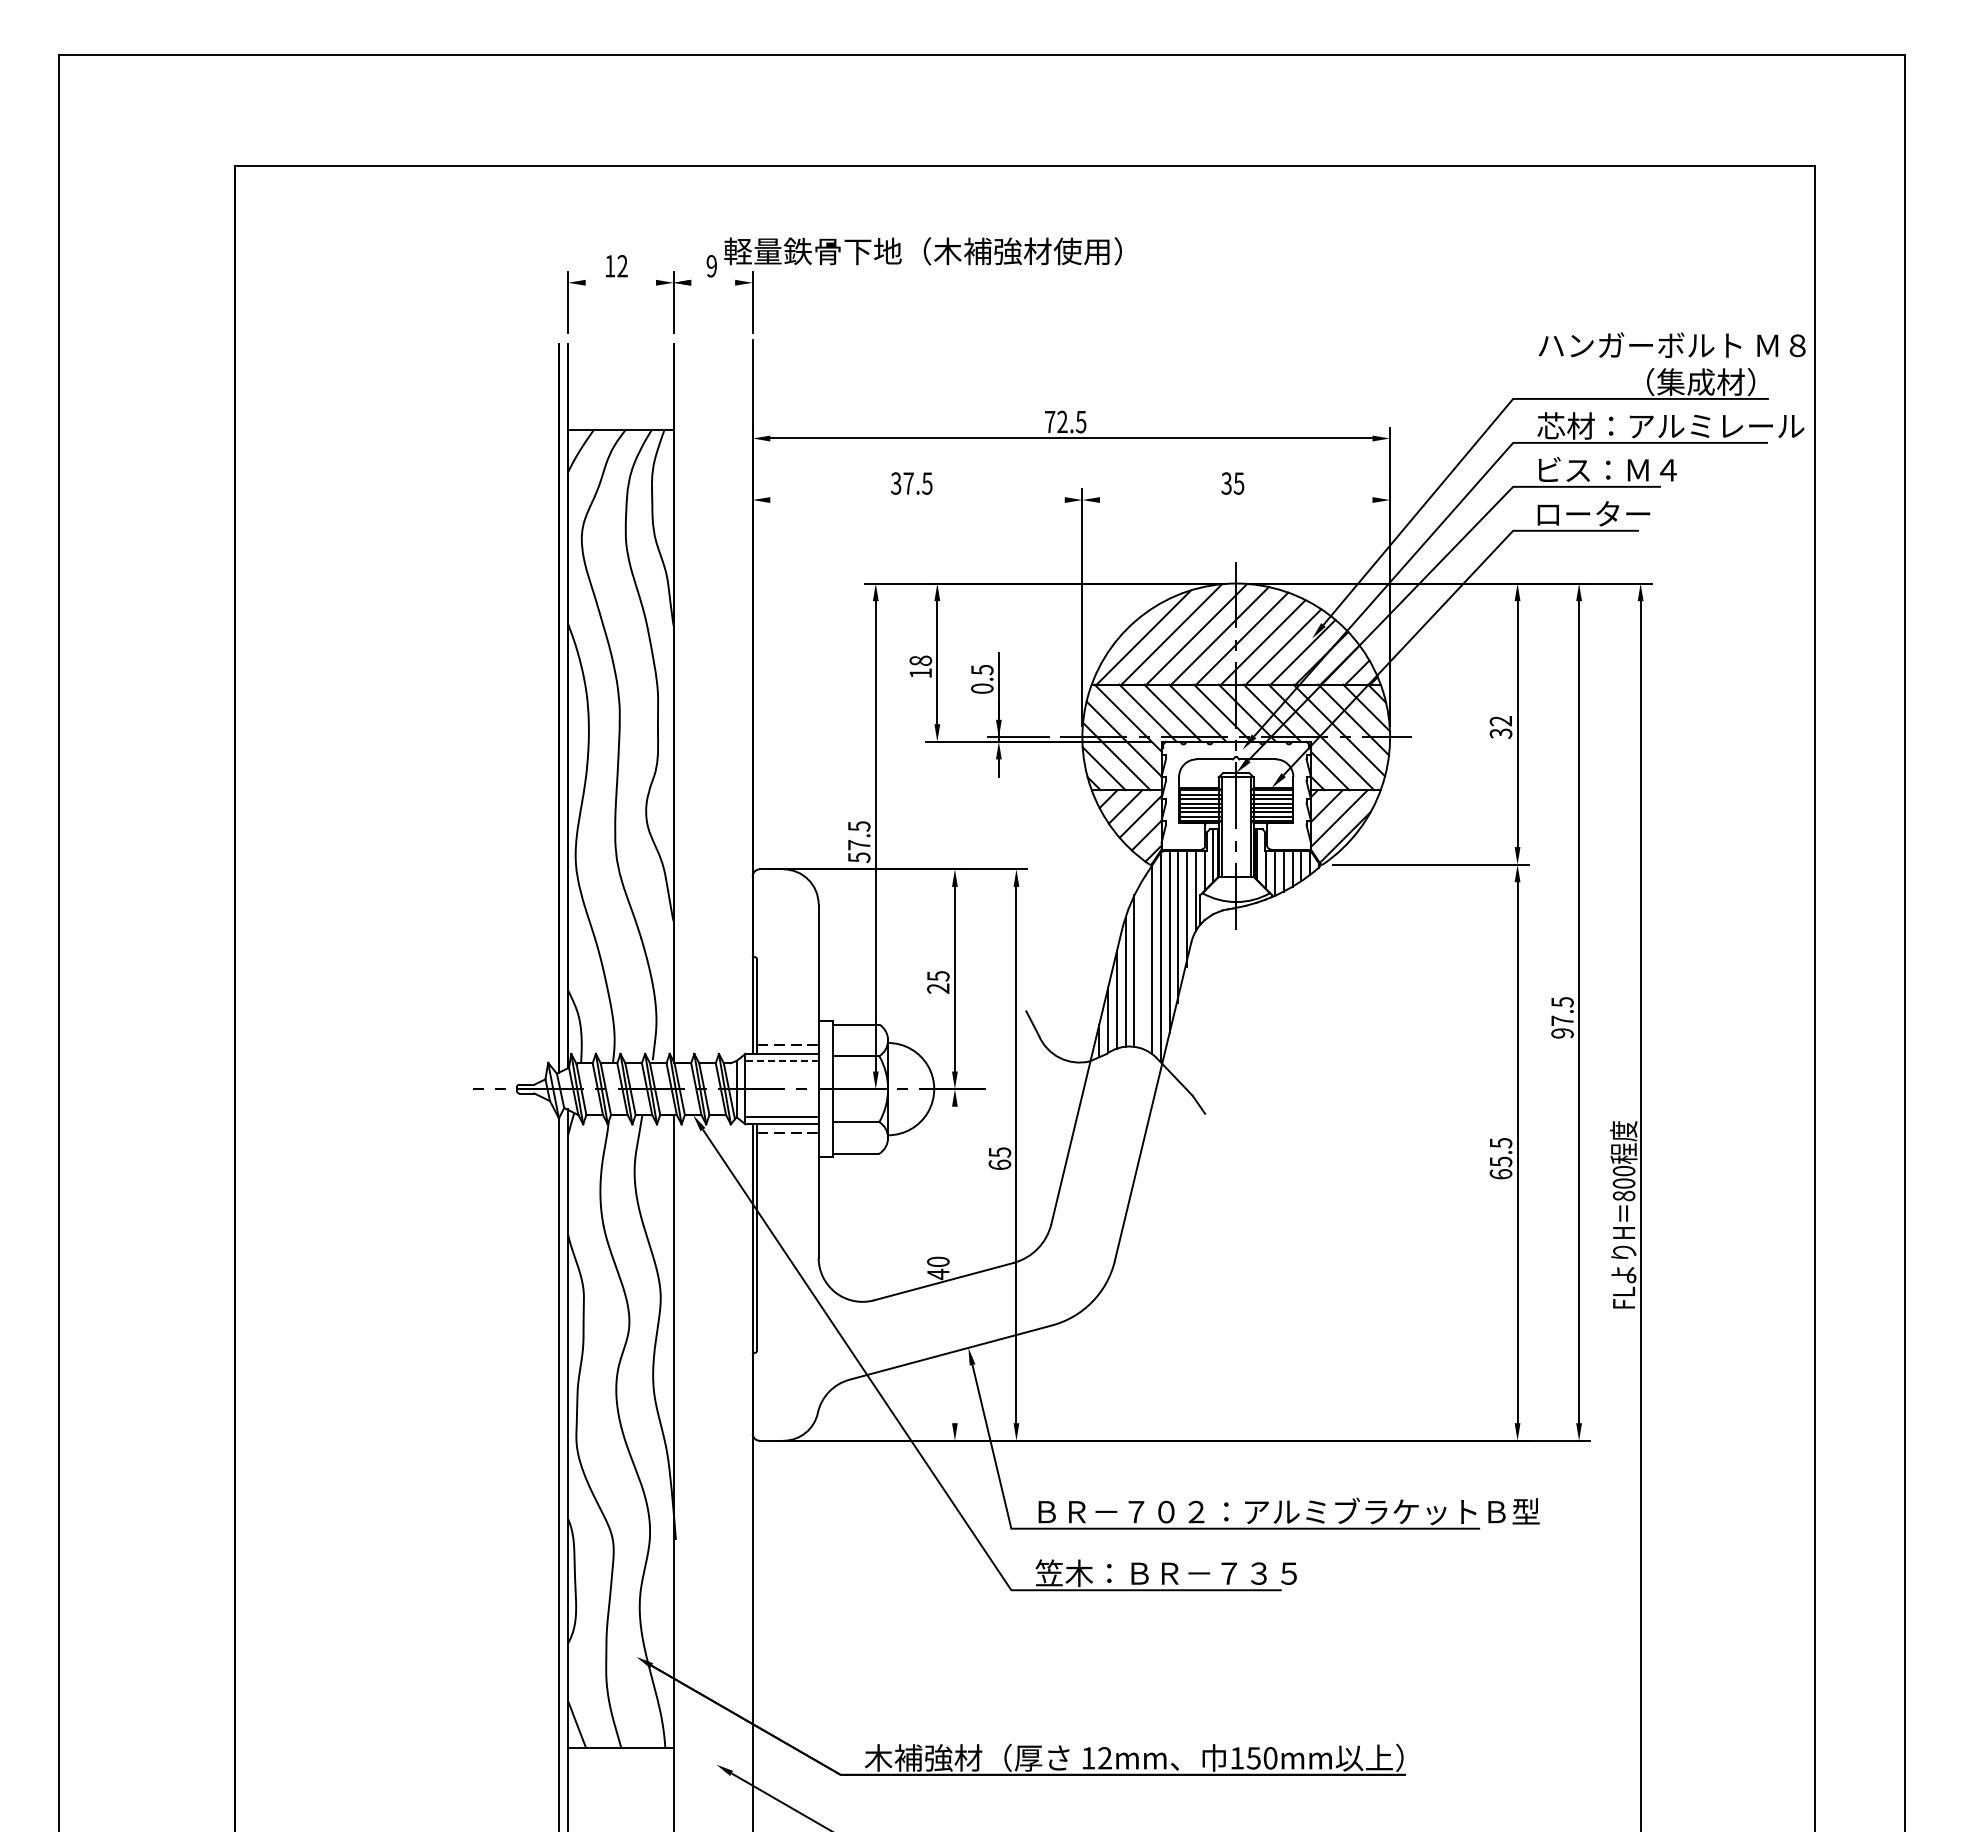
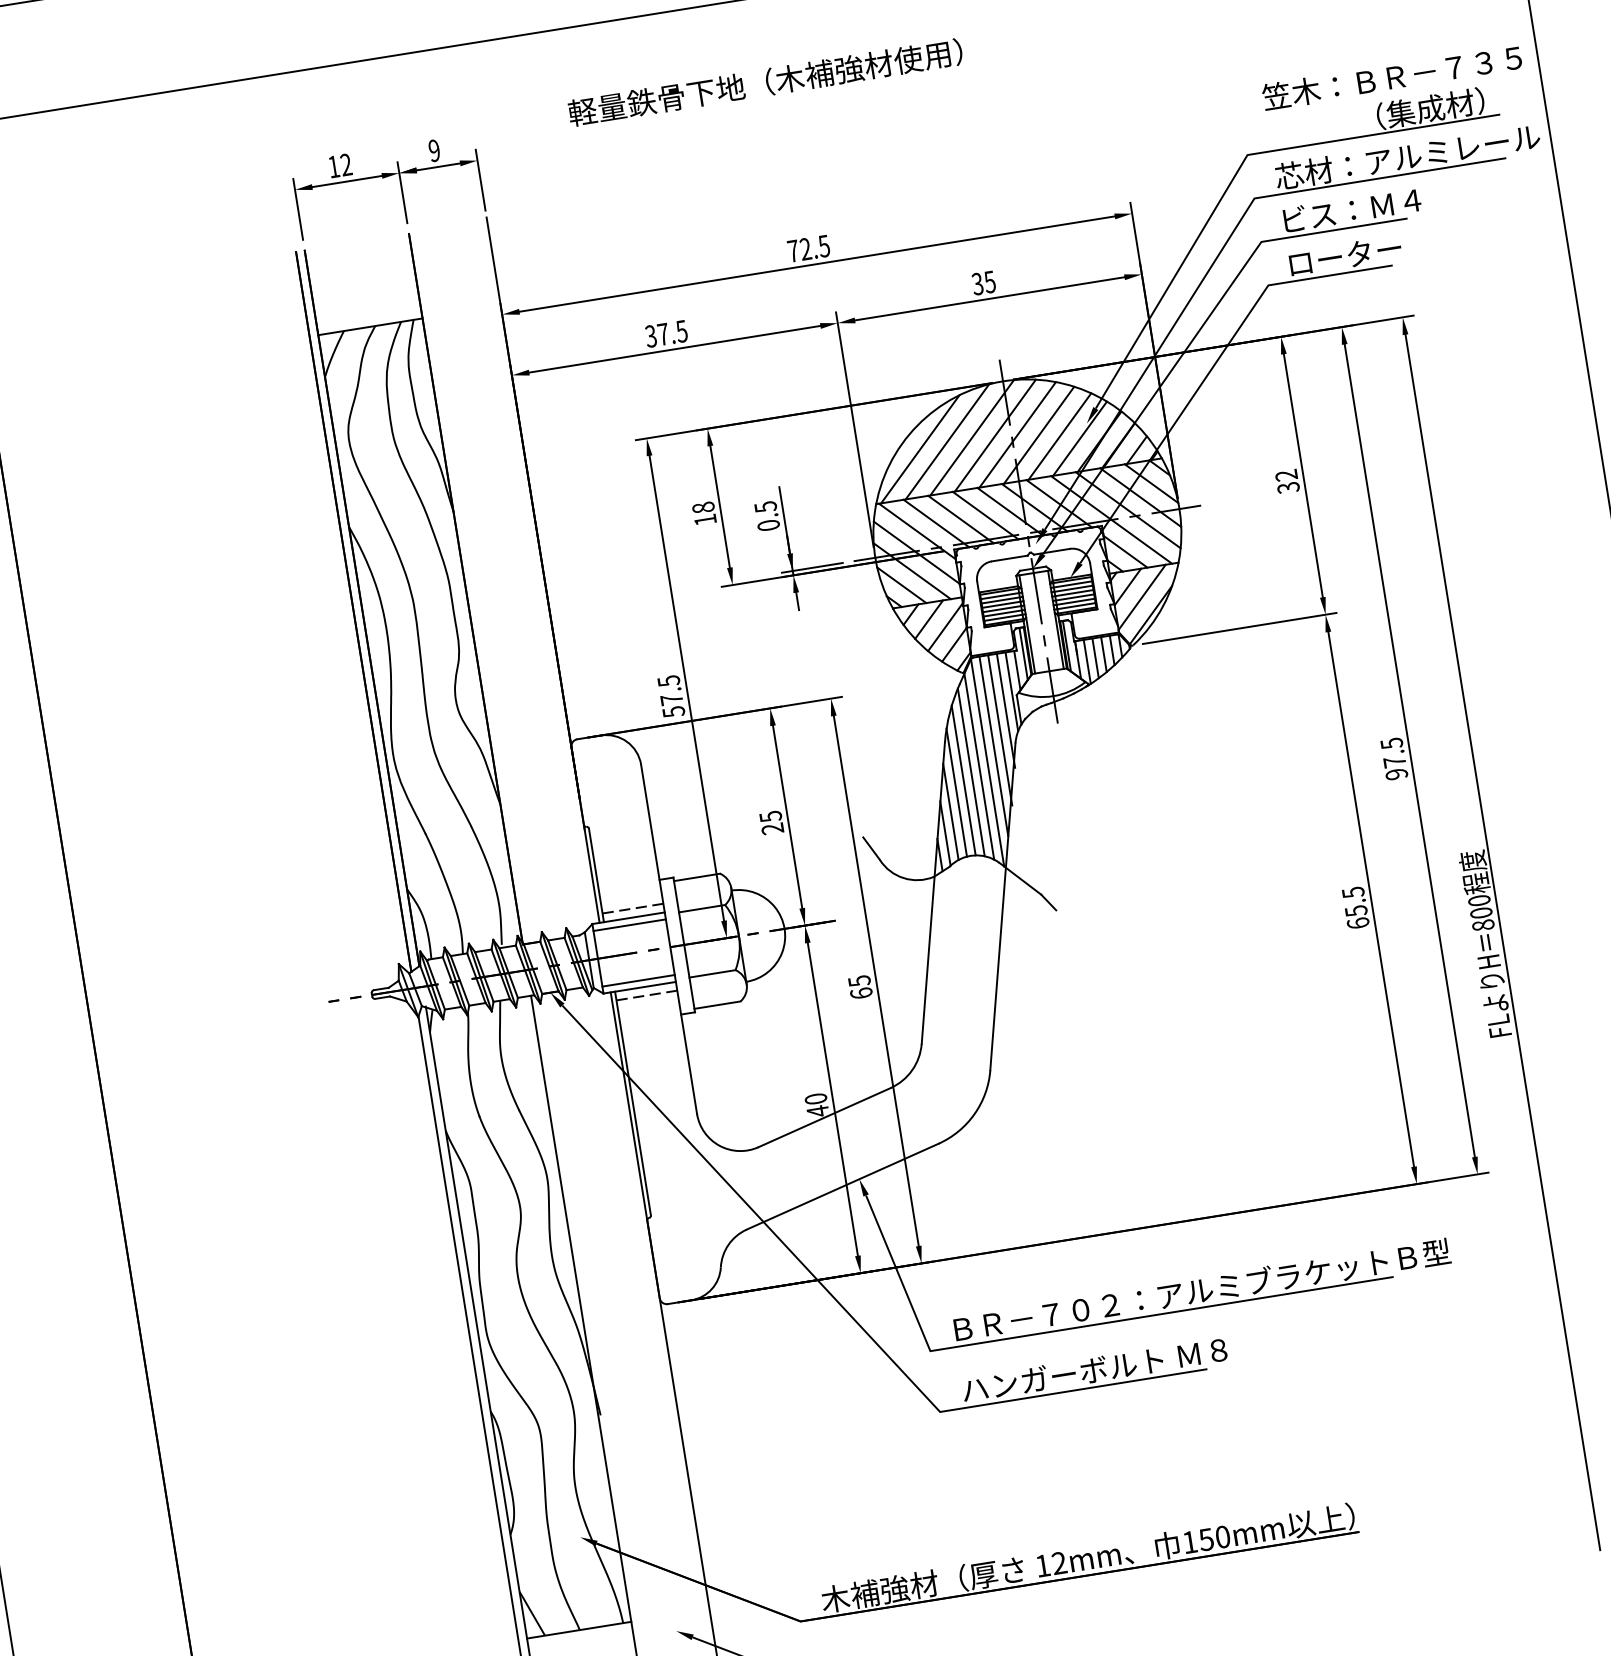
text: (922, 251) -> (764, 82), moved
line: (620, 282) -> (346, 181), added
line: (713, 282) -> (438, 166), added
text: (1671, 345) -> (1395, 77), ハンガーボルト Ｍ８ -> 笠木：ＢＲ－７３５
line: (917, 500) -> (674, 349), added
line: (1235, 500) -> (989, 299), added
line: (1143, 964) -> (971, 772), added
line: (782, 1061) -> (630, 925), dashed -> solid
line: (954, 1264) -> (832, 1099), added
text: (1169, 1573) -> (1093, 1370), 笠木：ＢＲ－７３５ -> ハンガーボルト Ｍ８

